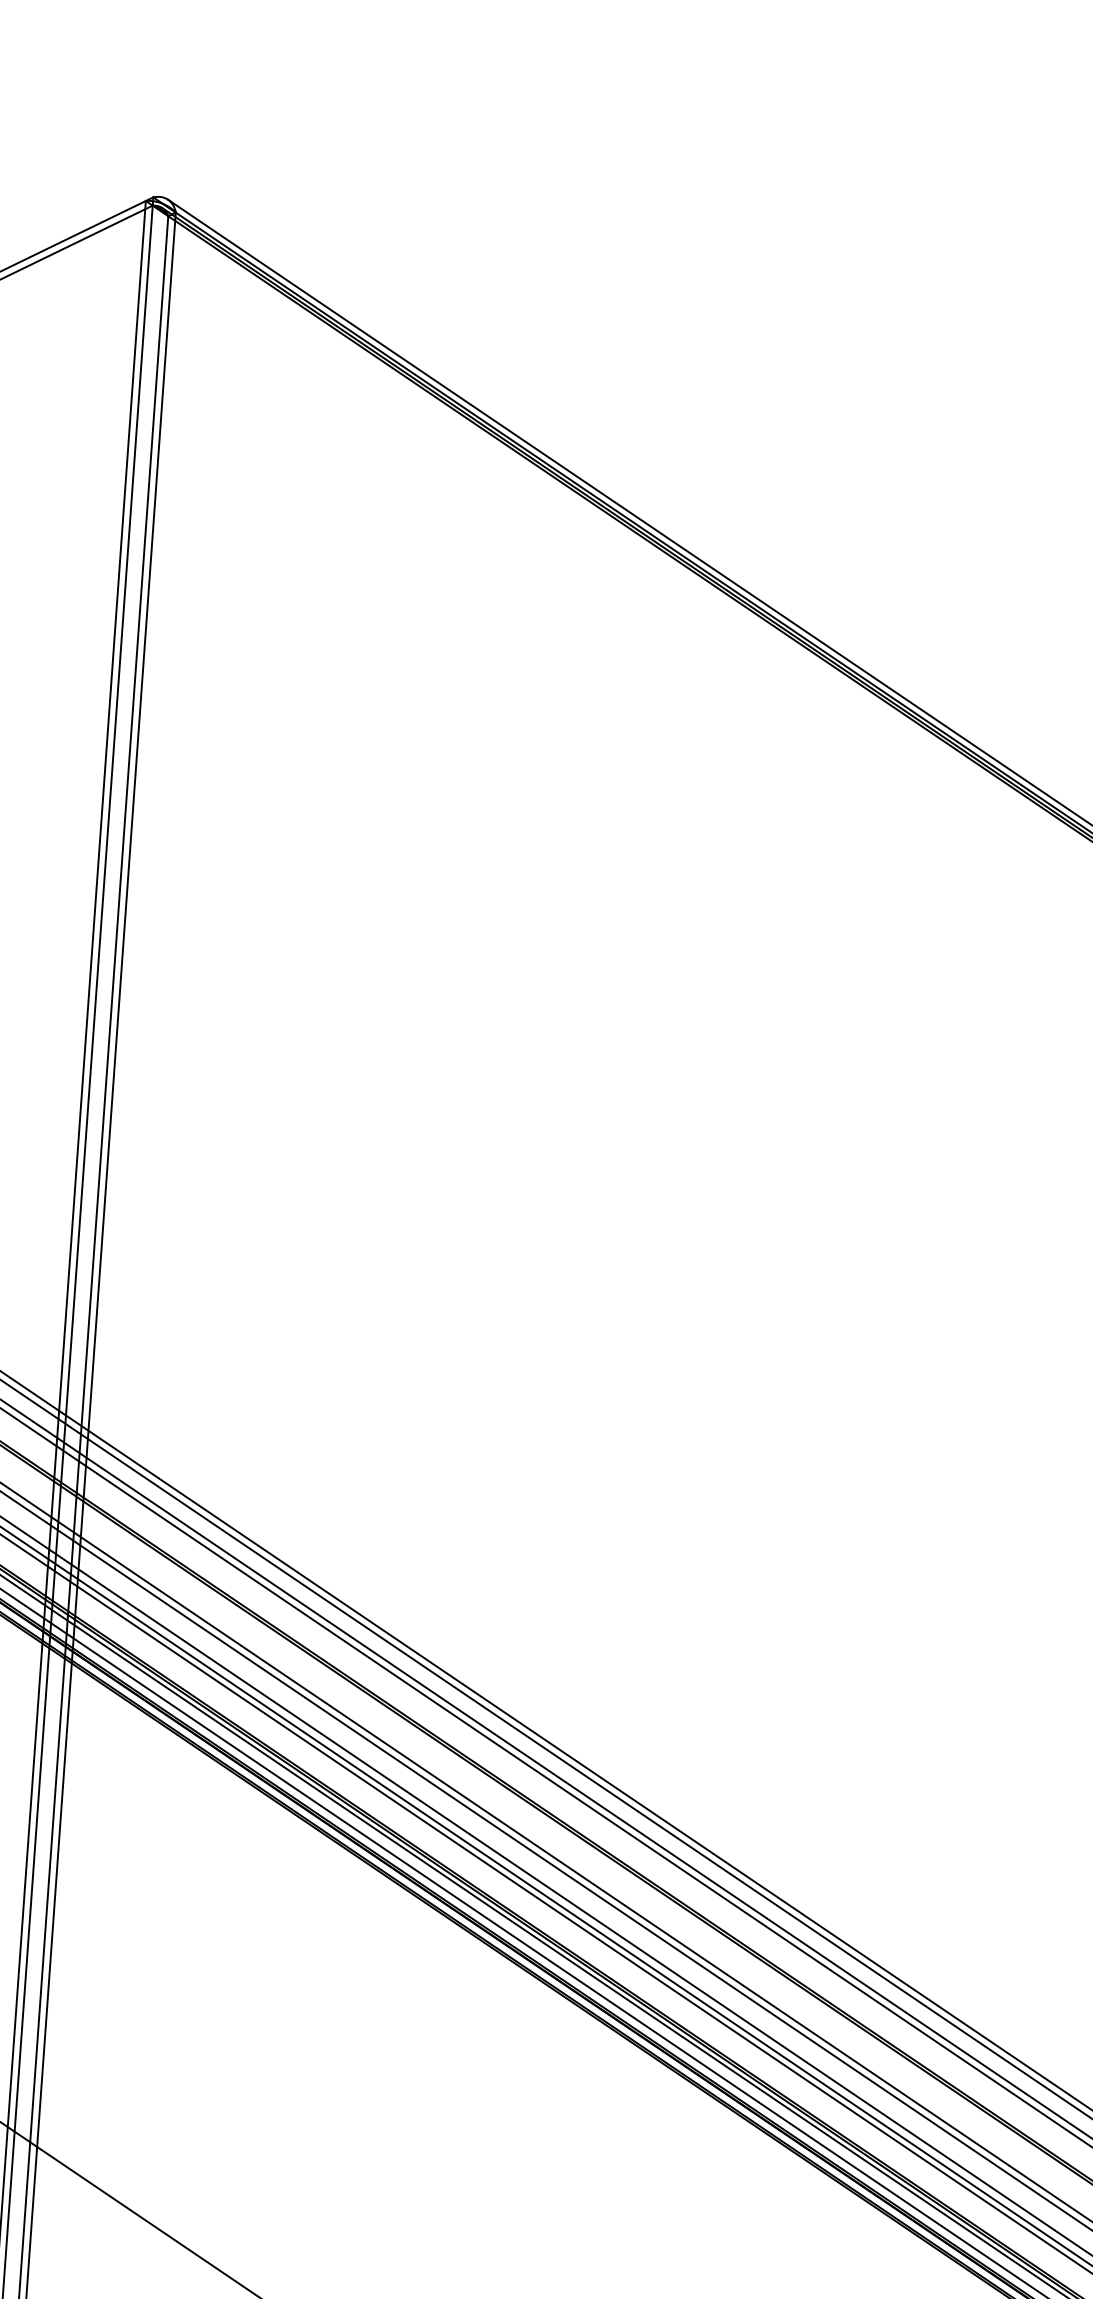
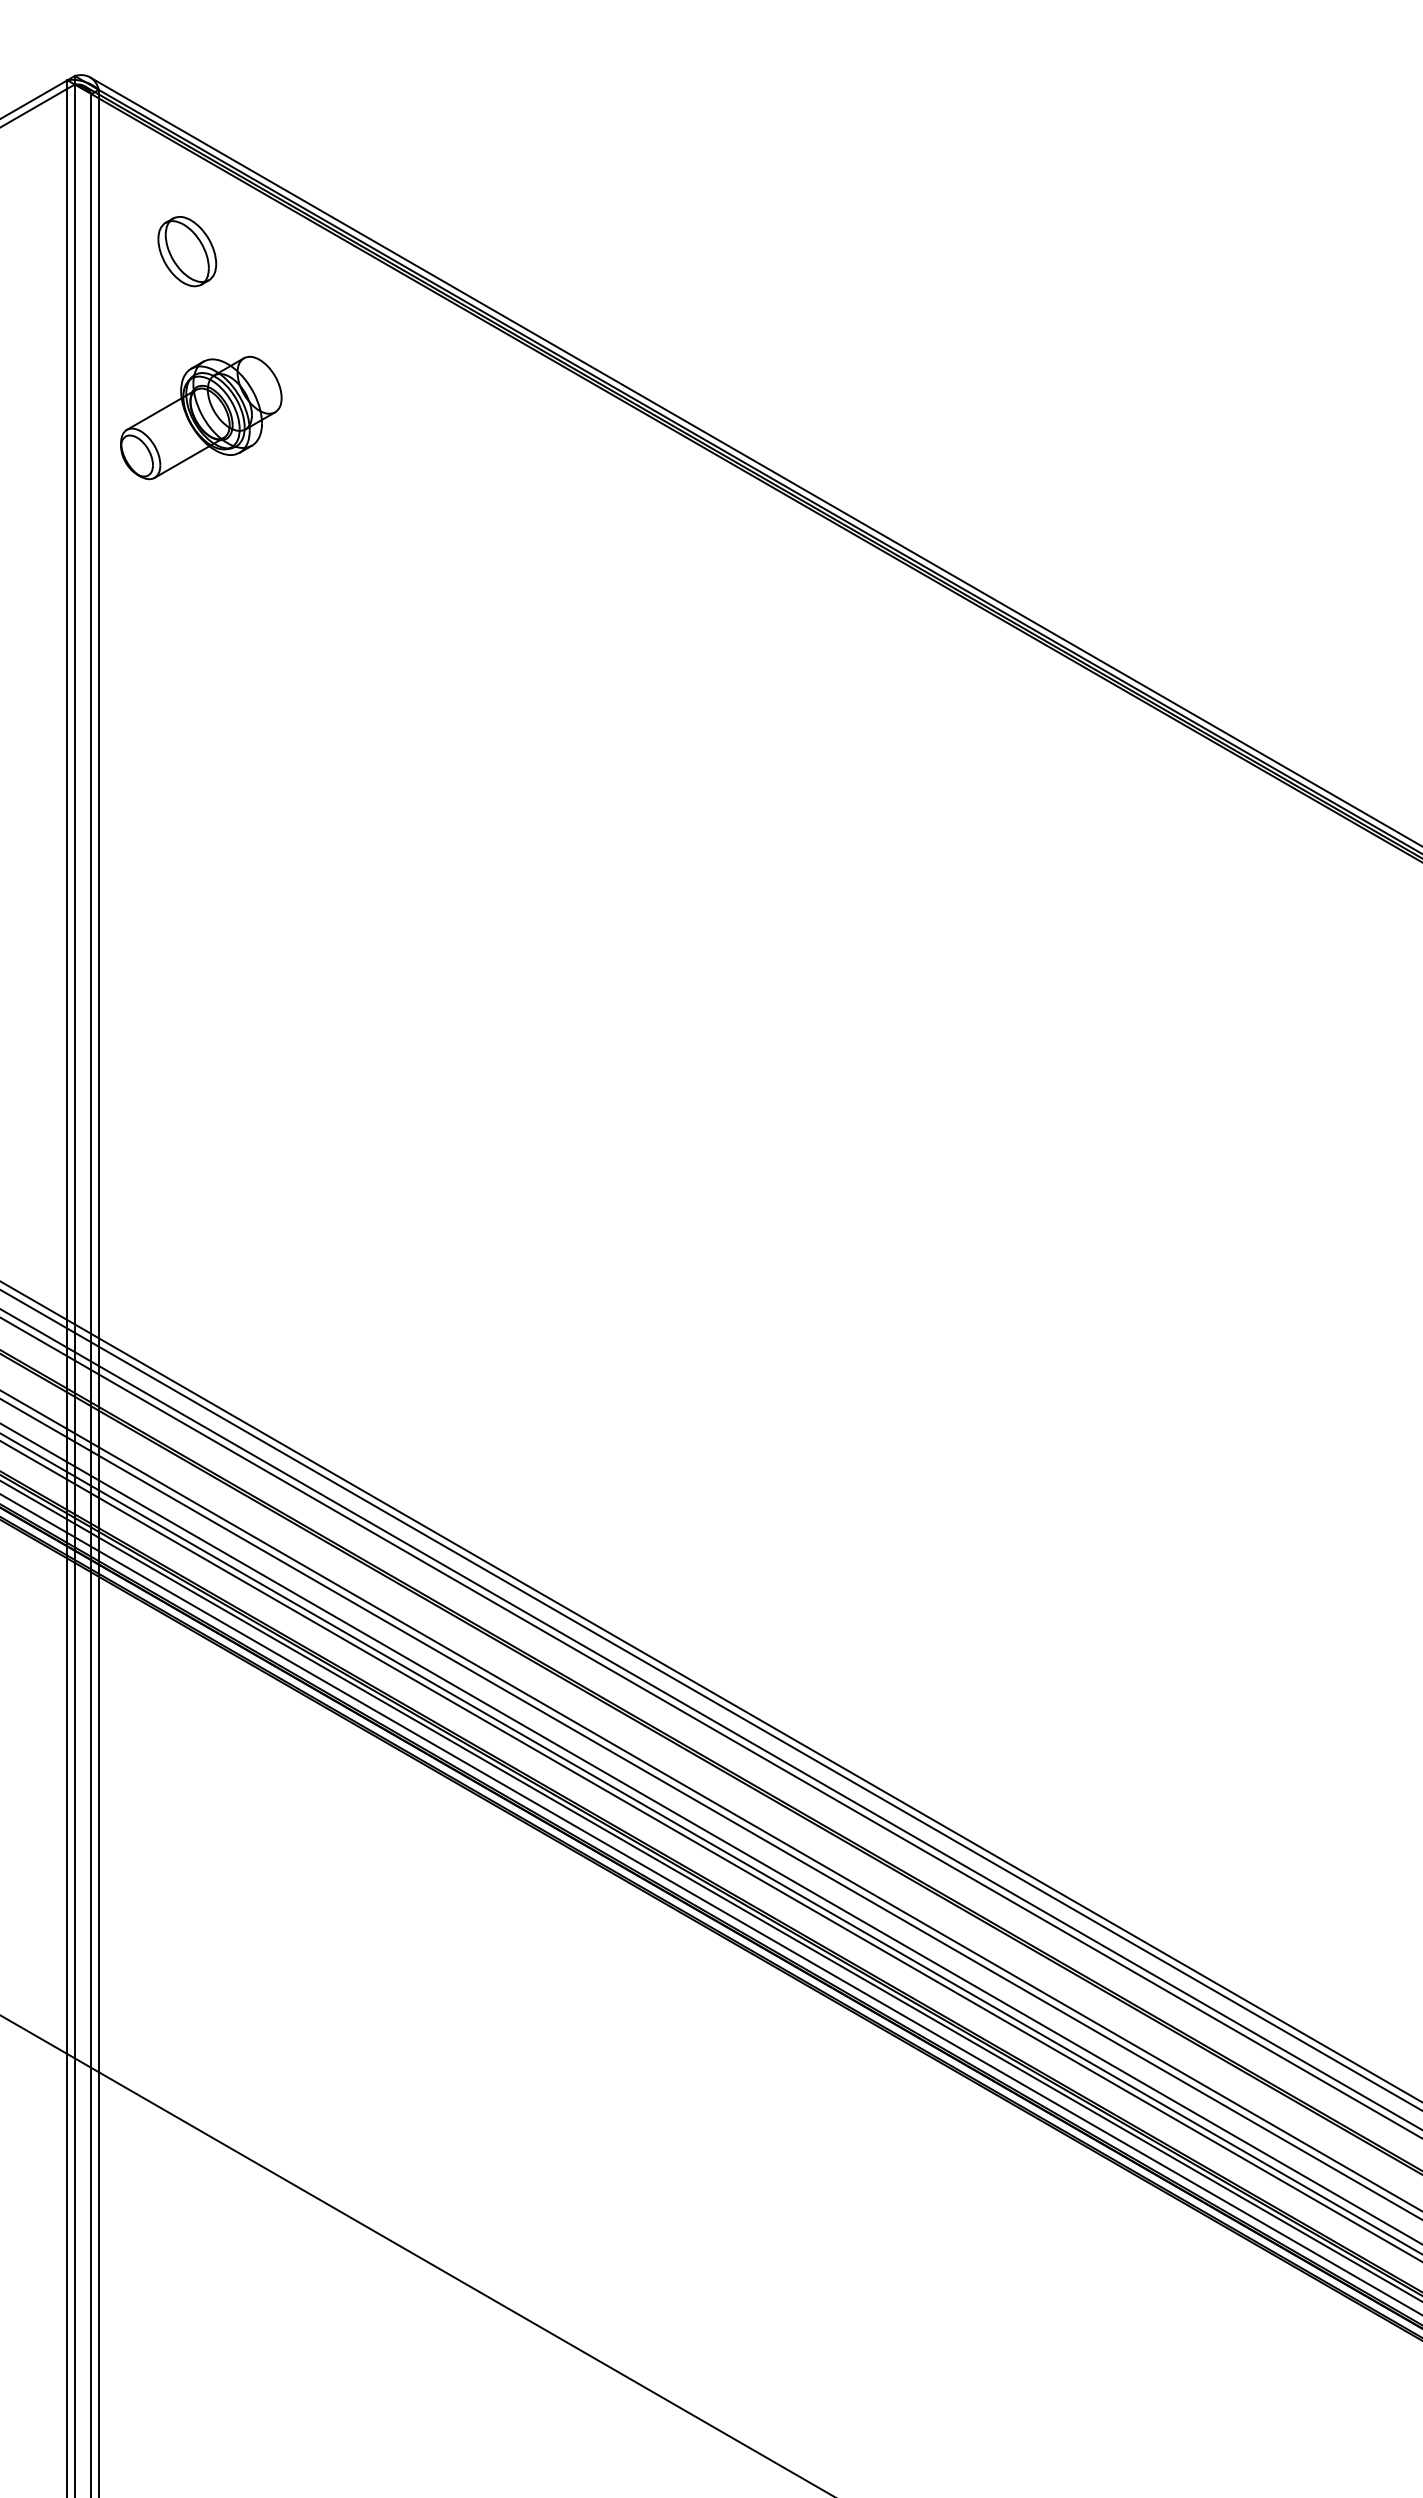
part: (250, 376) -> (187, 251), added
part: (253, 539) -> (201, 417), added

